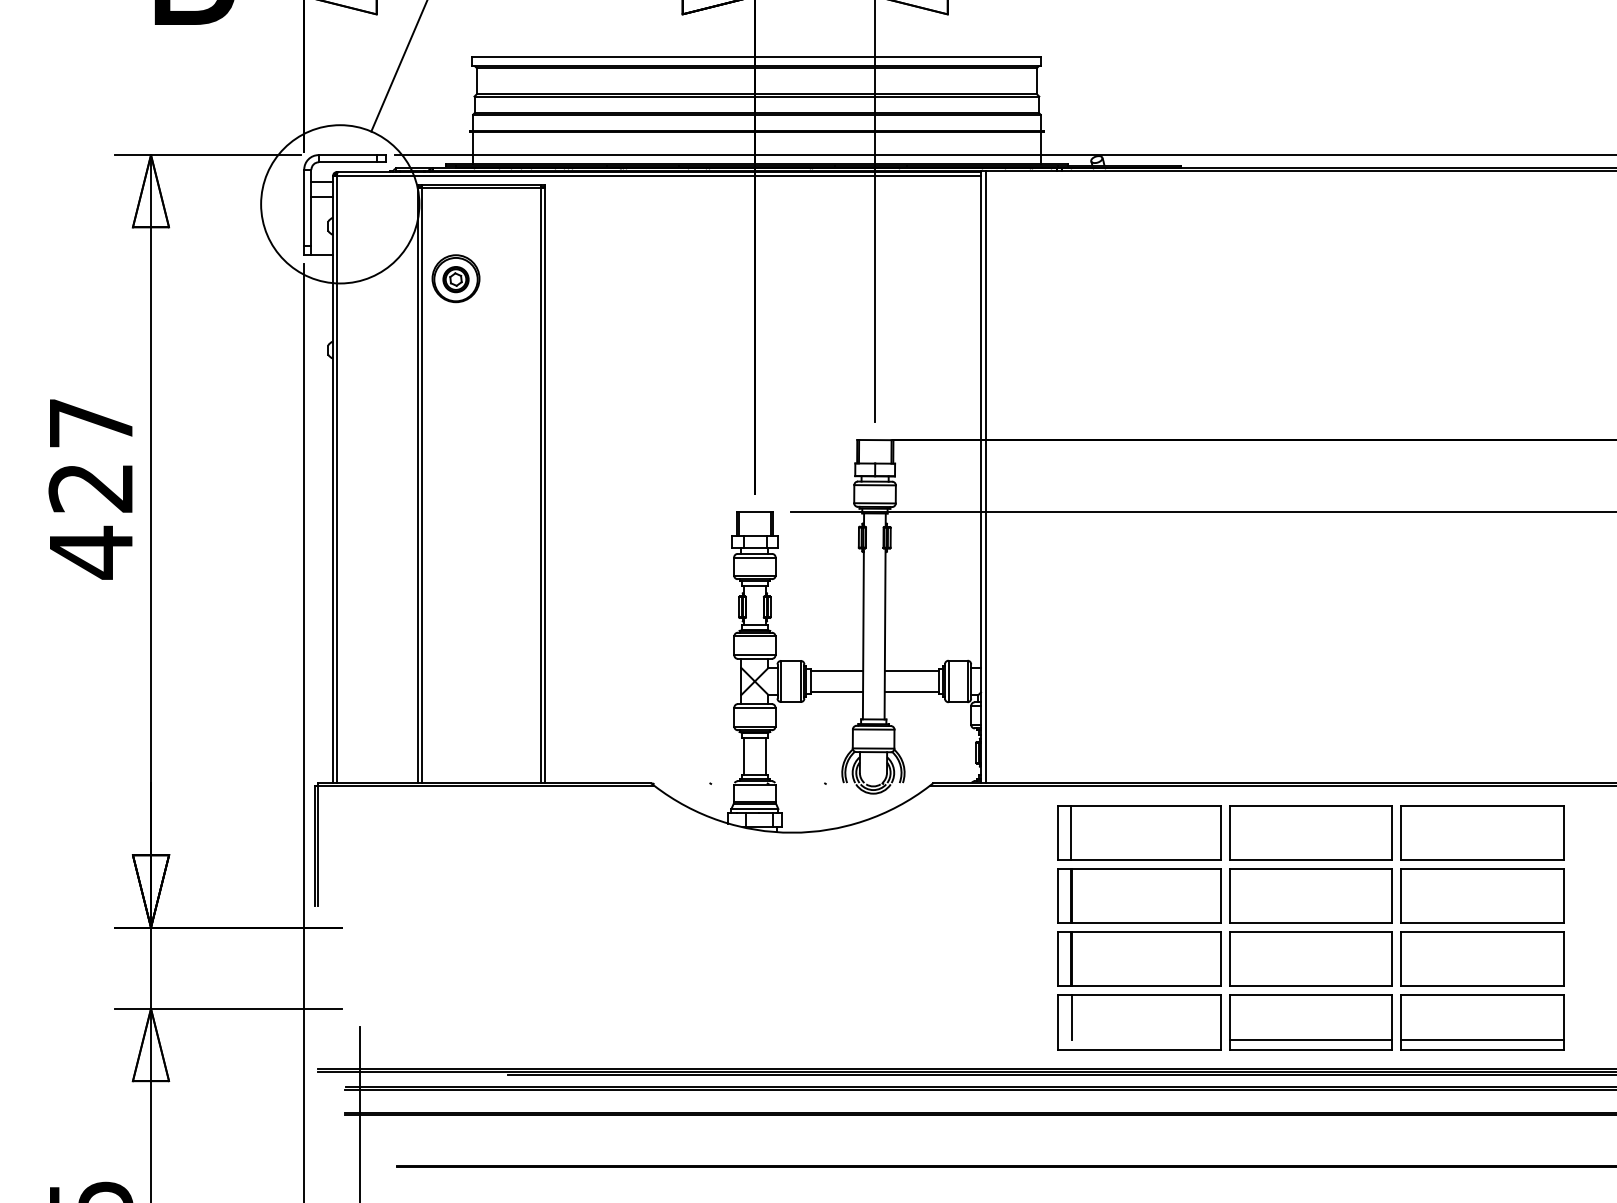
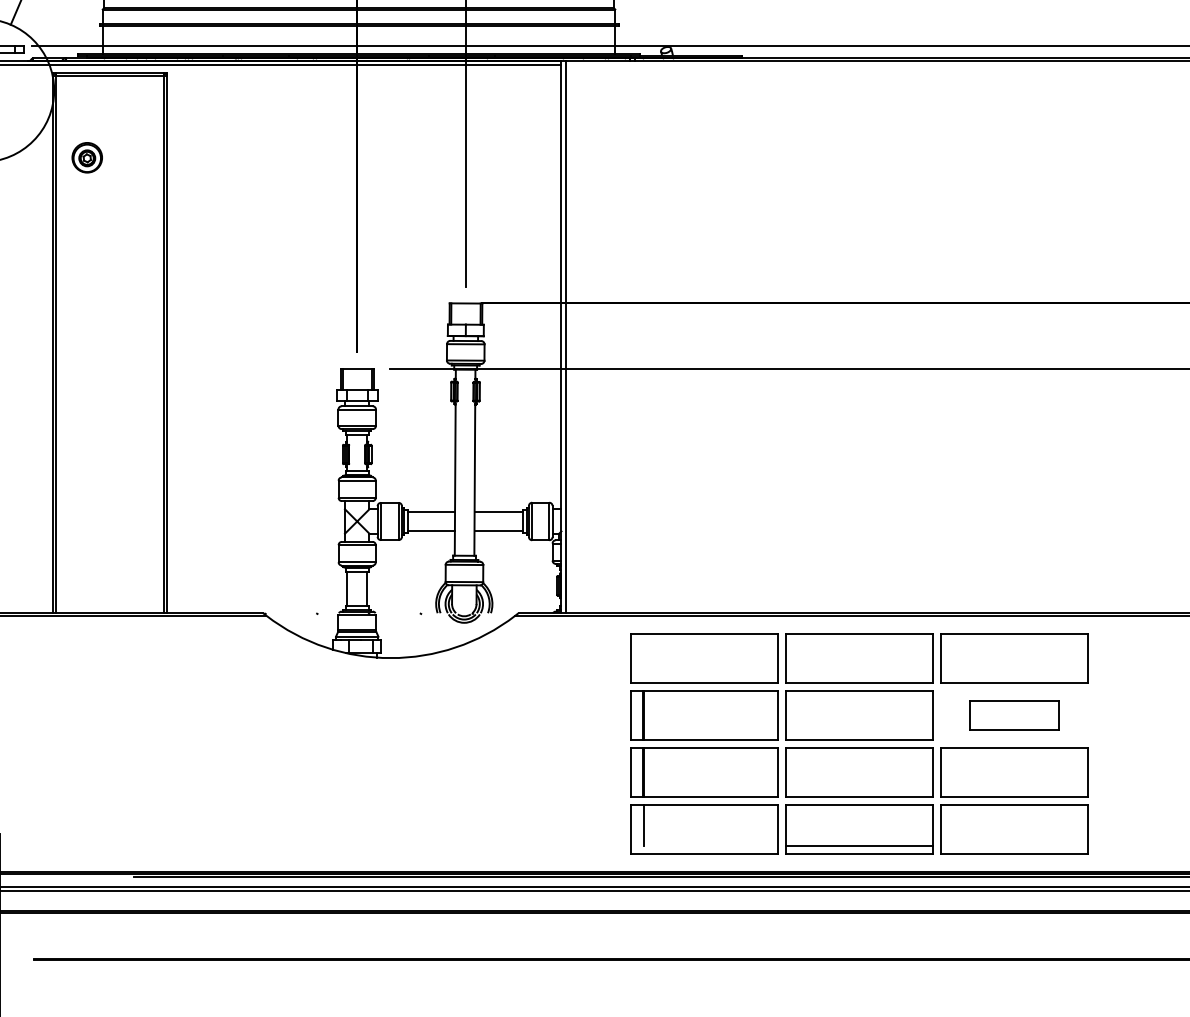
part: (455, 278) -> (86, 157), size x0.7
line: (1071, 832) -> (643, 657), removed
part: (1482, 895) -> (1014, 714), size x0.6
line: (1482, 1040) -> (1014, 845), removed

